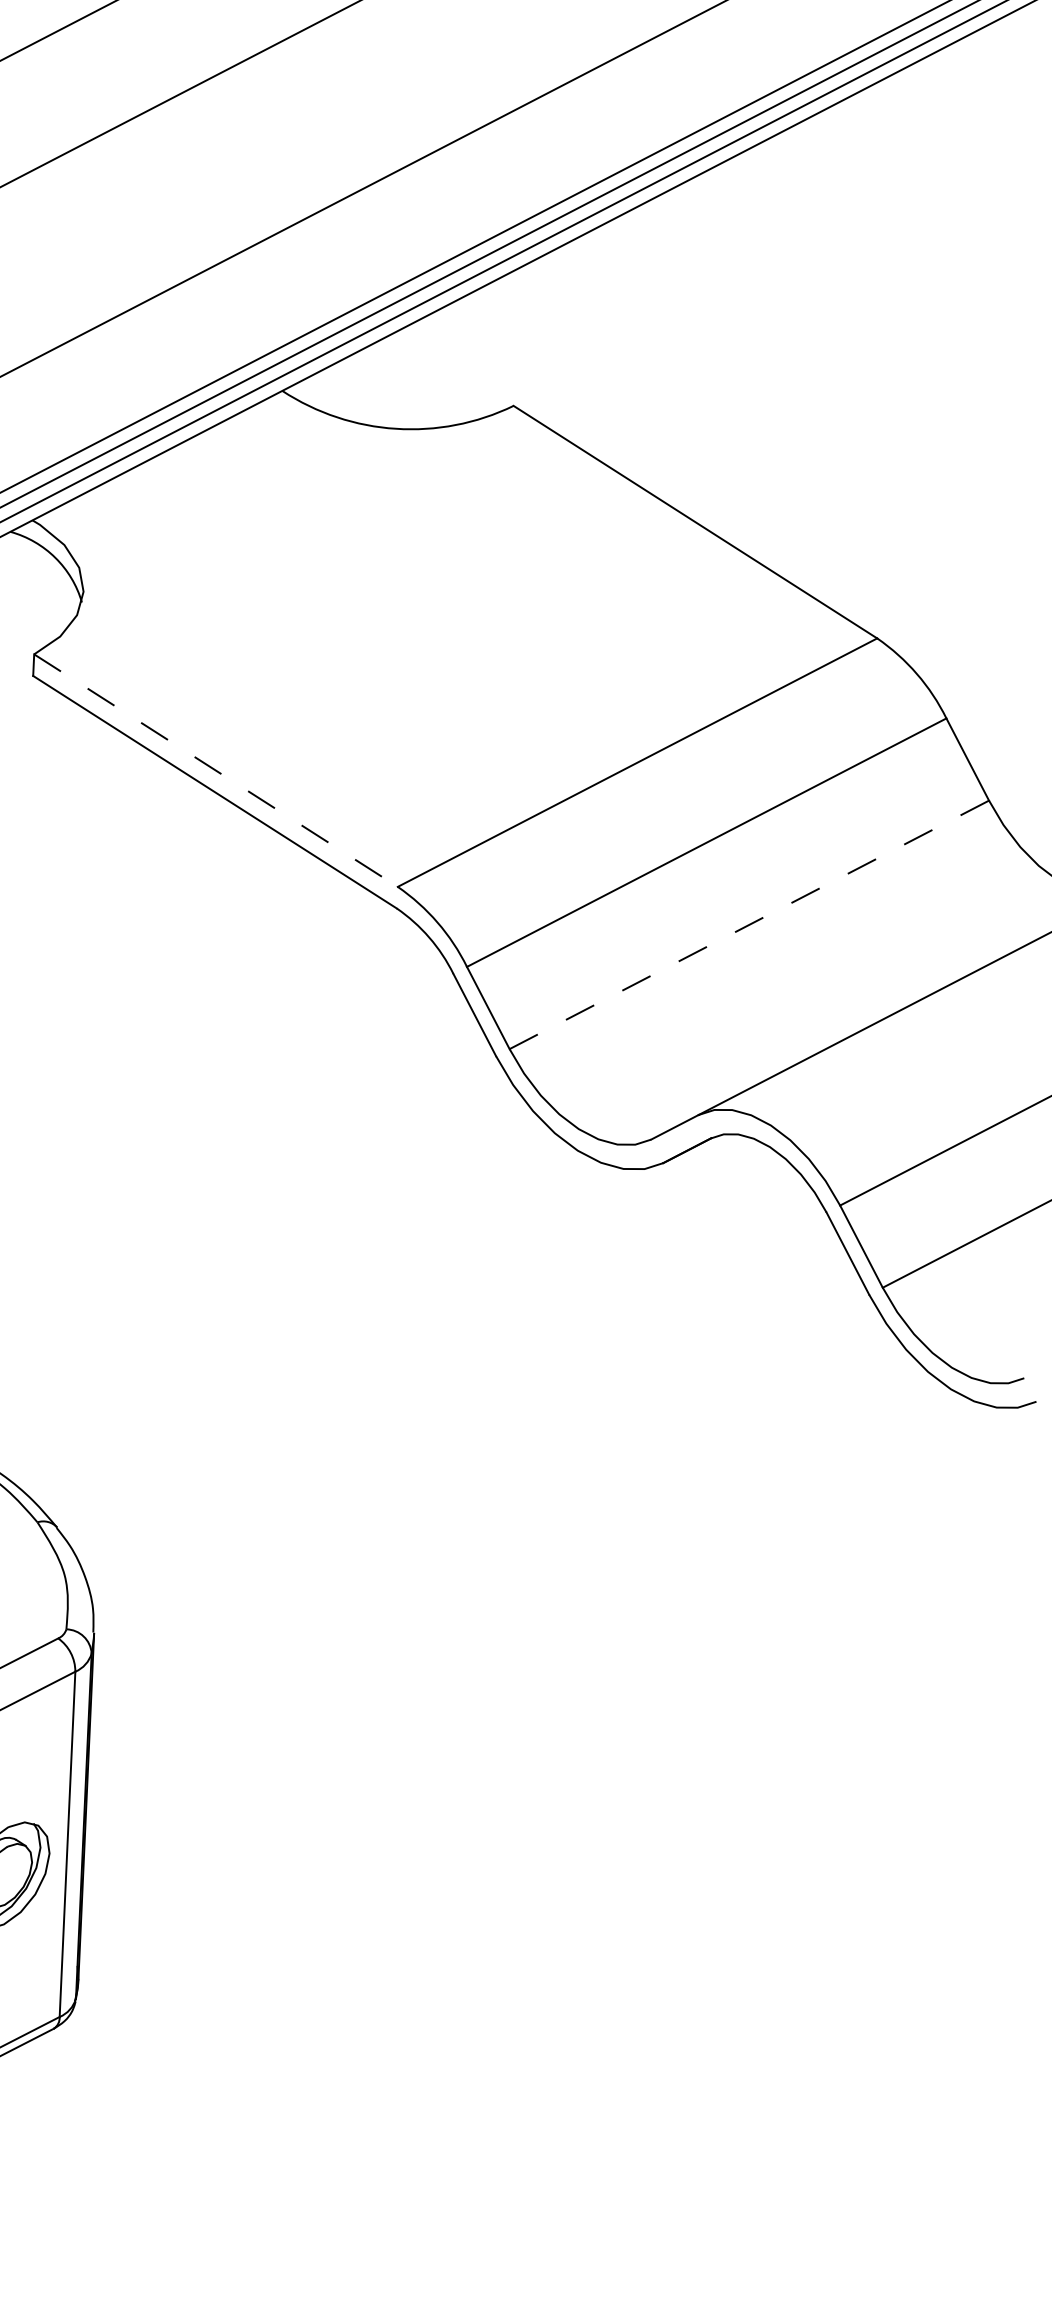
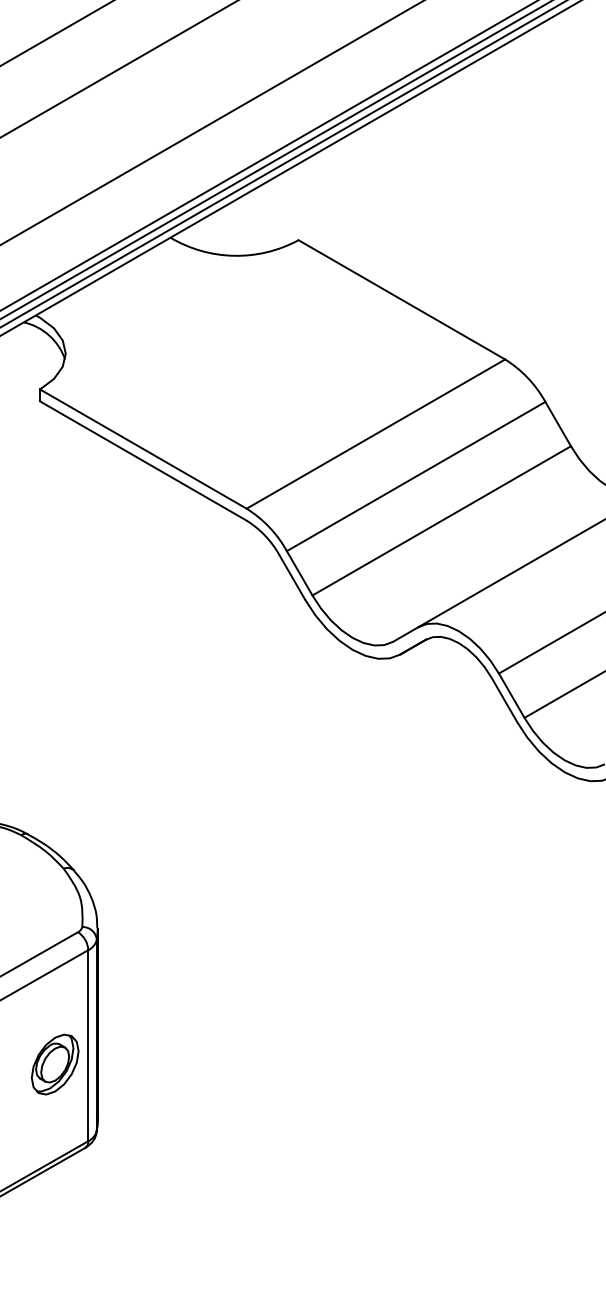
line: (216, 771) -> (143, 449), dashed -> solid
line: (750, 924) -> (442, 520), dashed -> solid

